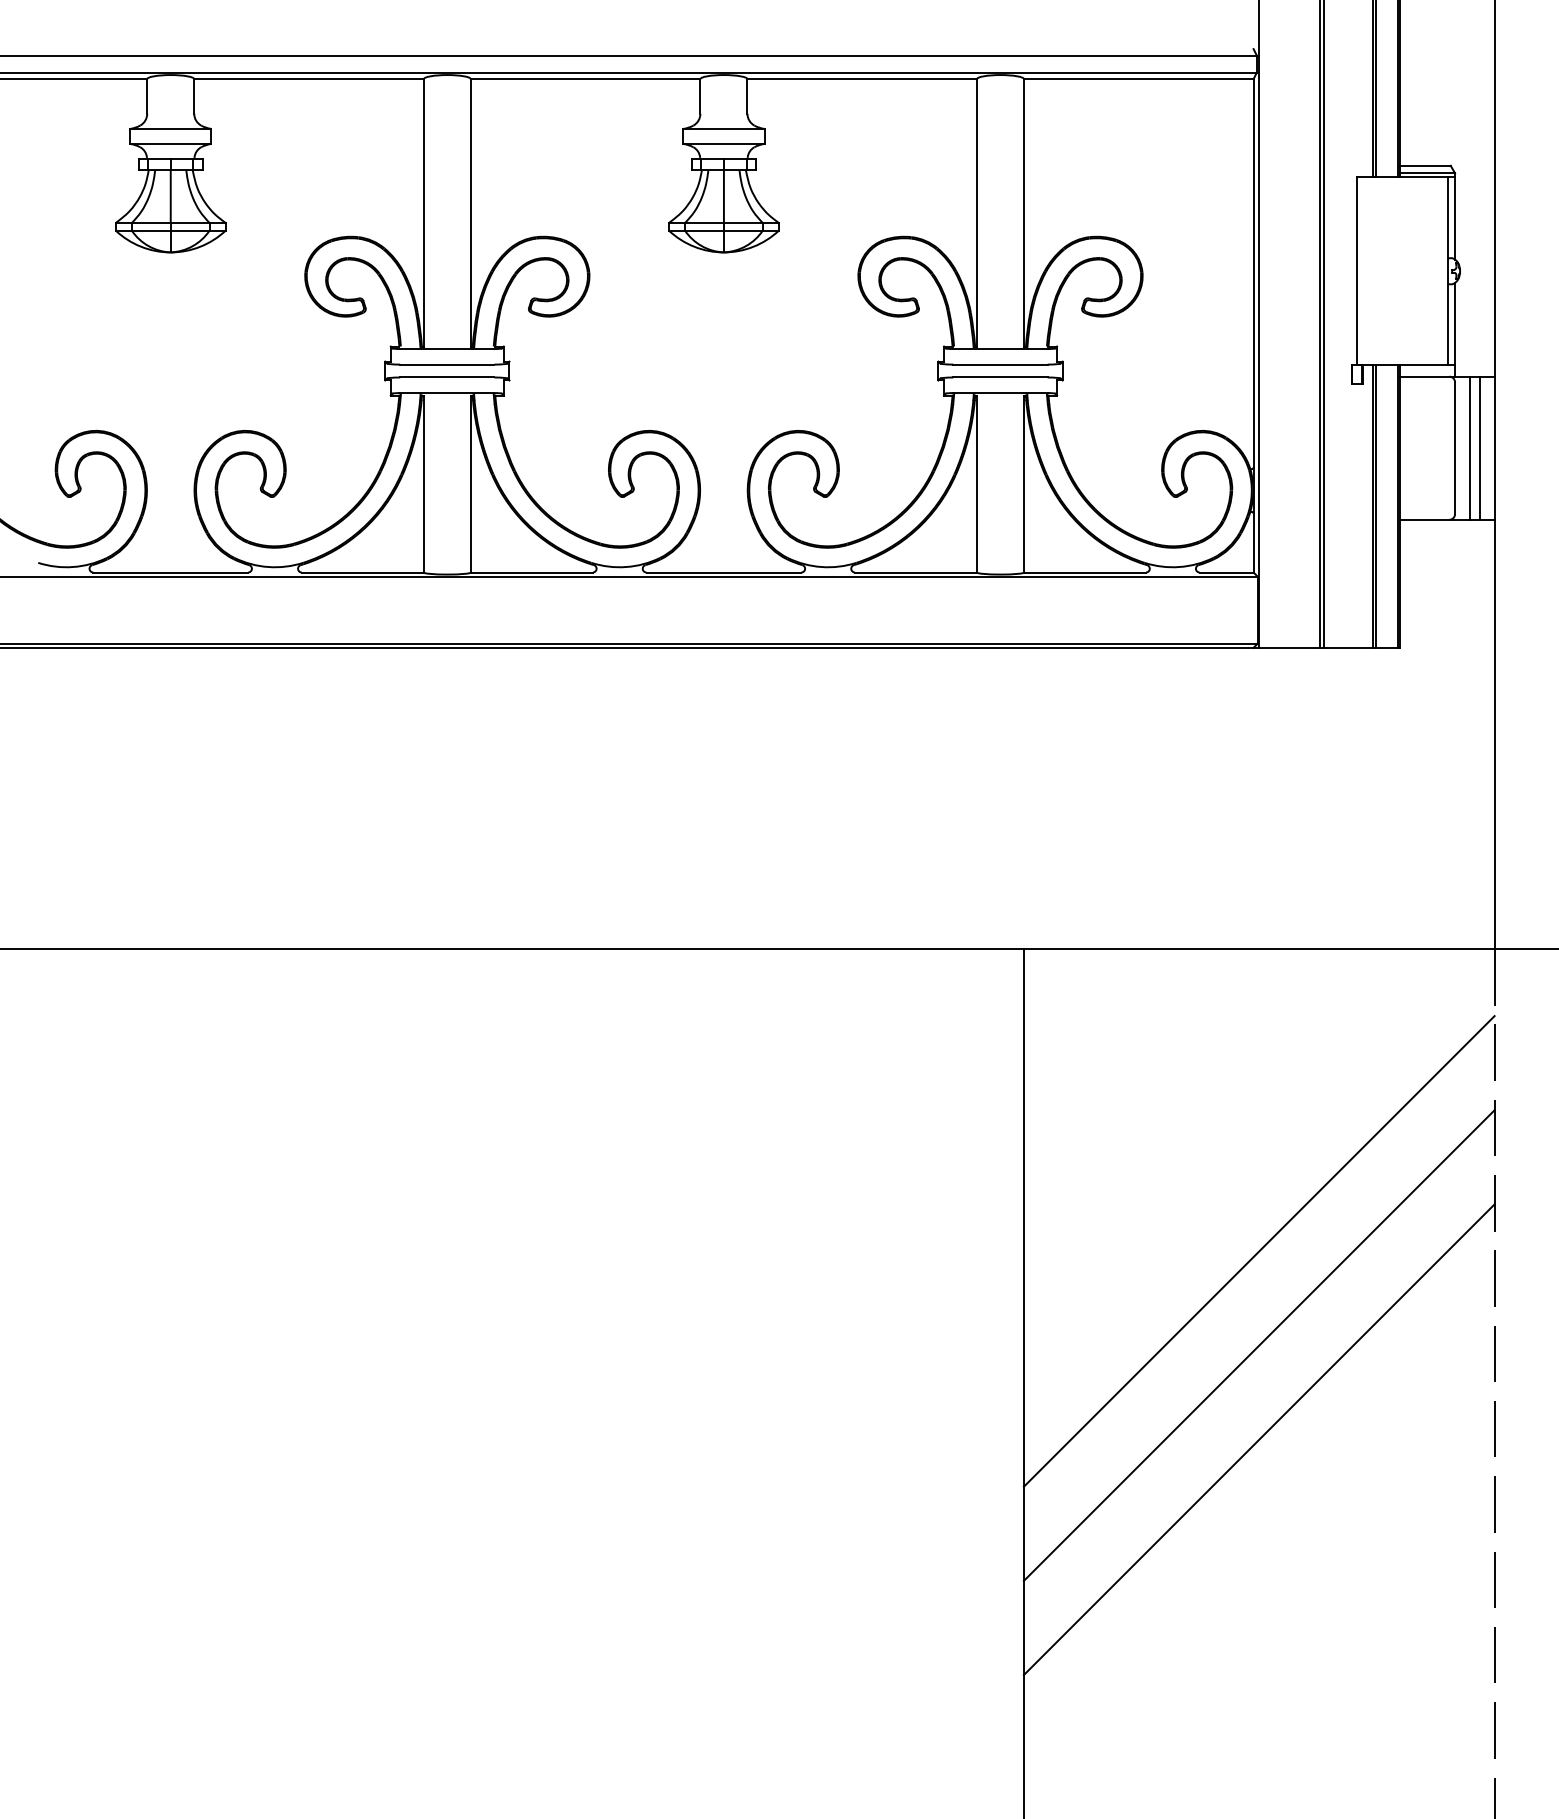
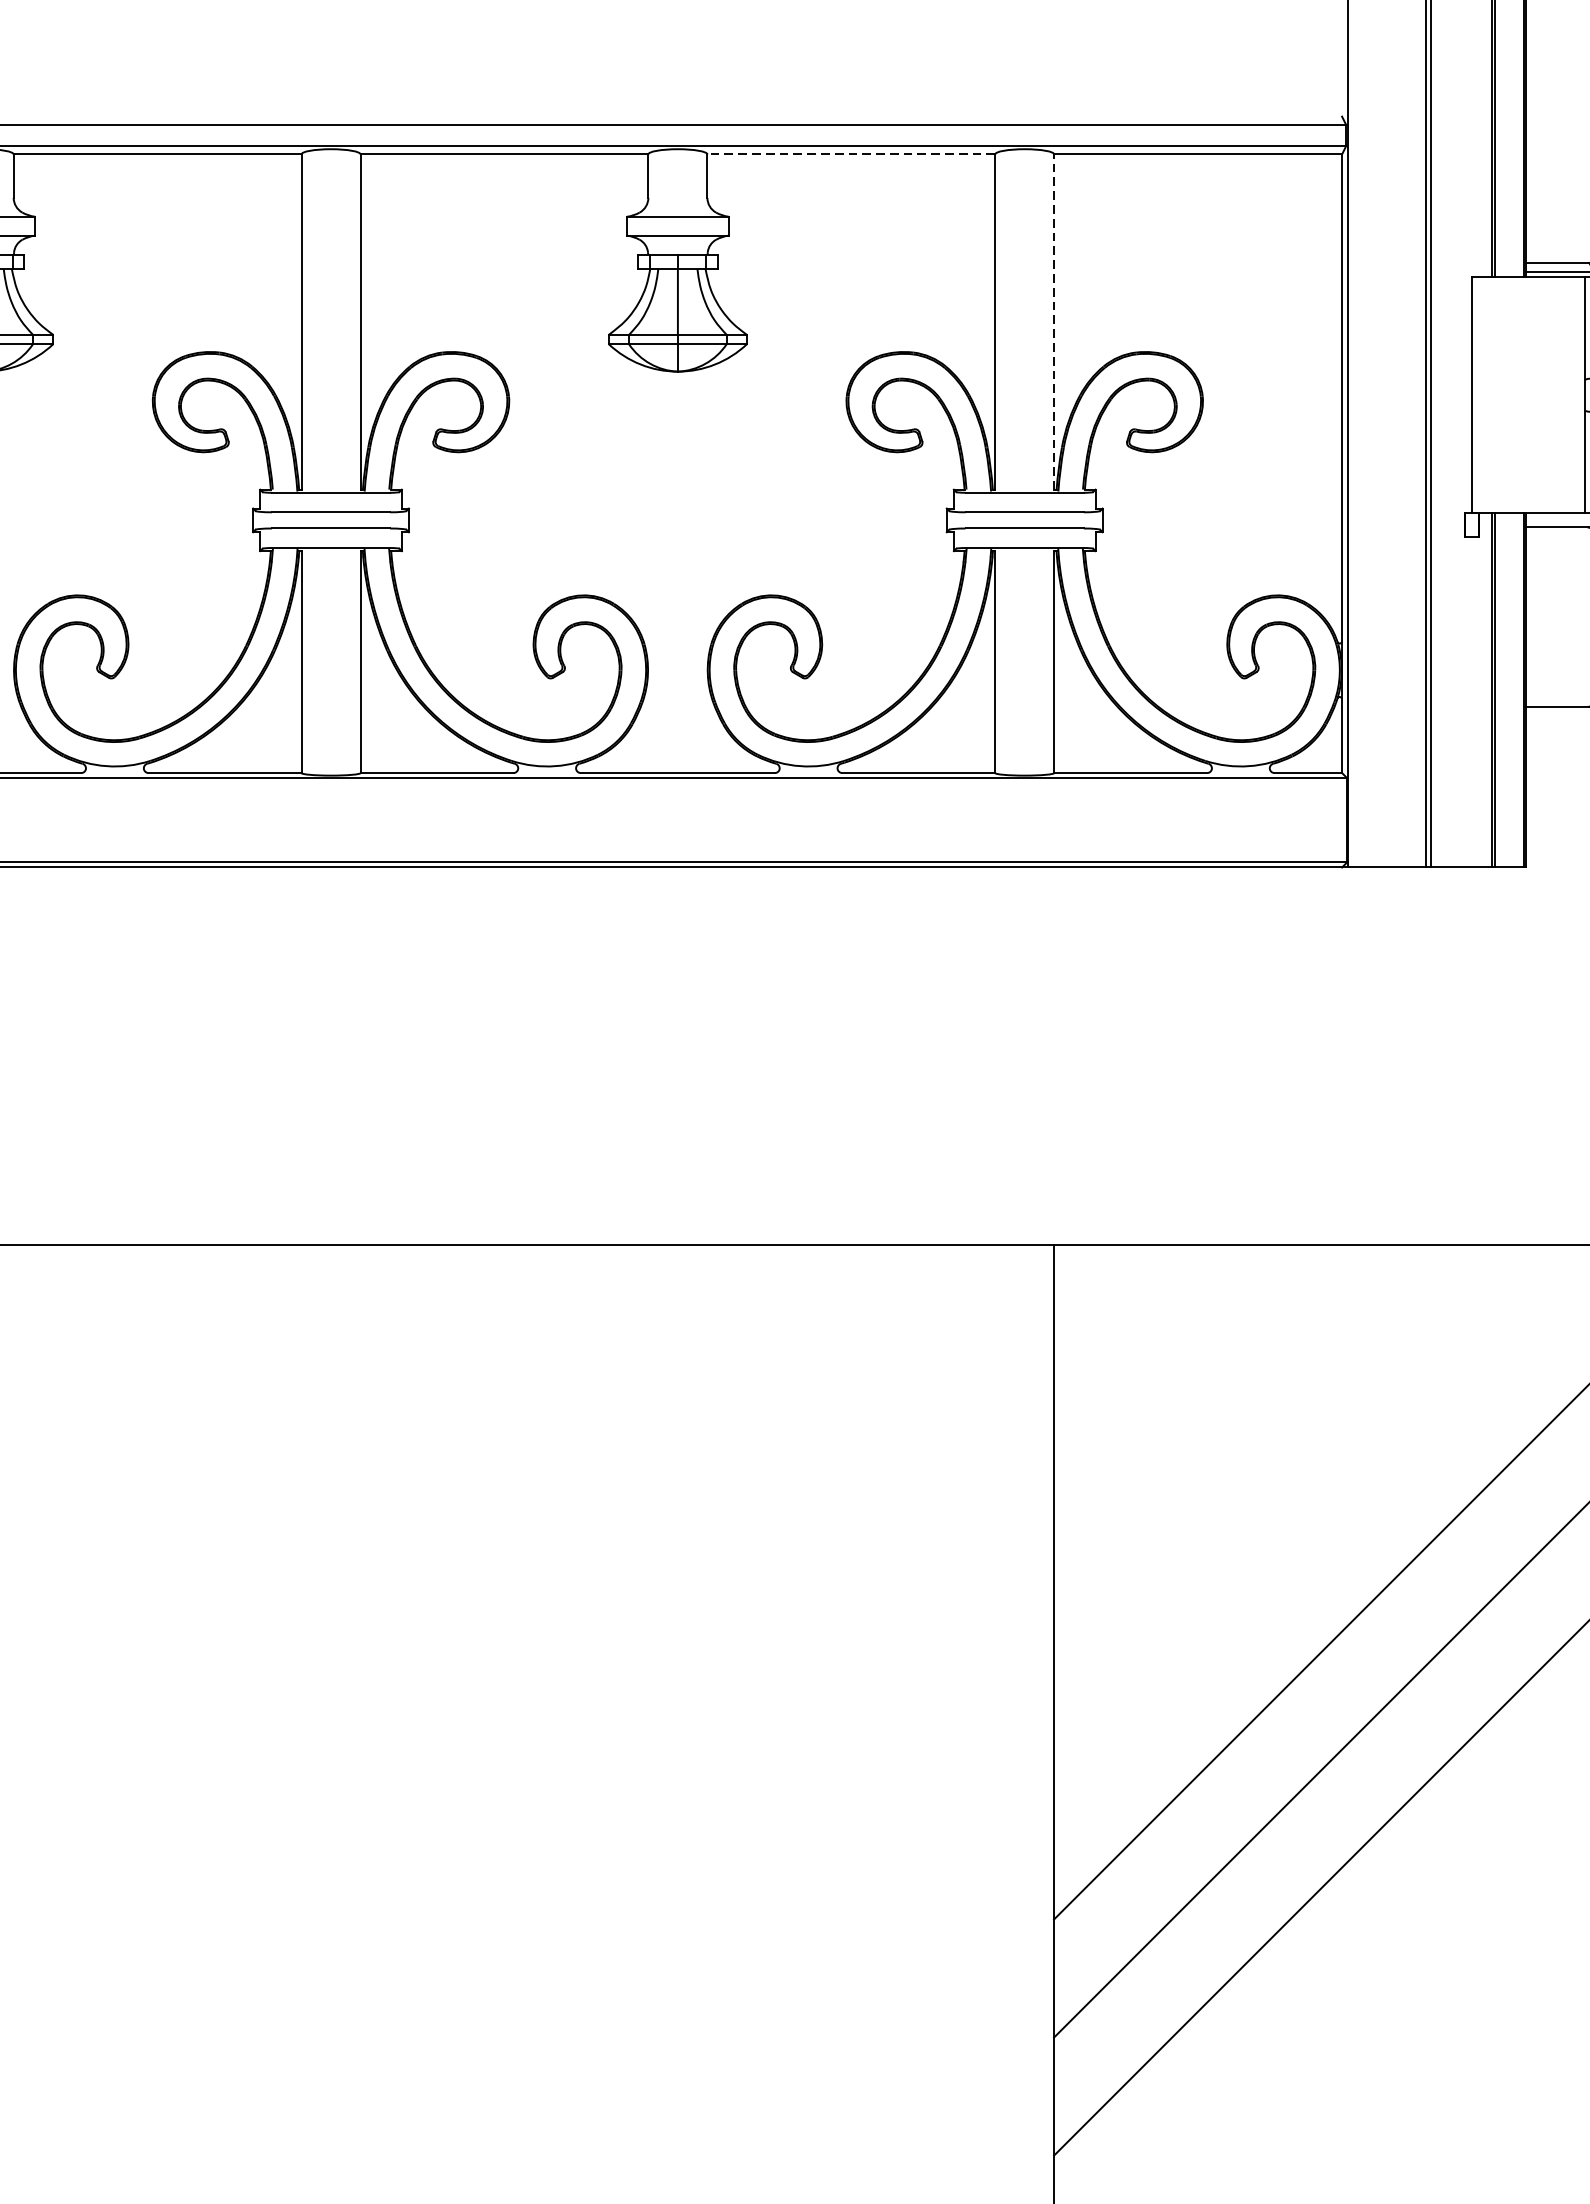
line: (862, 79) -> (851, 154), solid -> dashed
line: (1024, 212) -> (1054, 321), solid -> dashed

